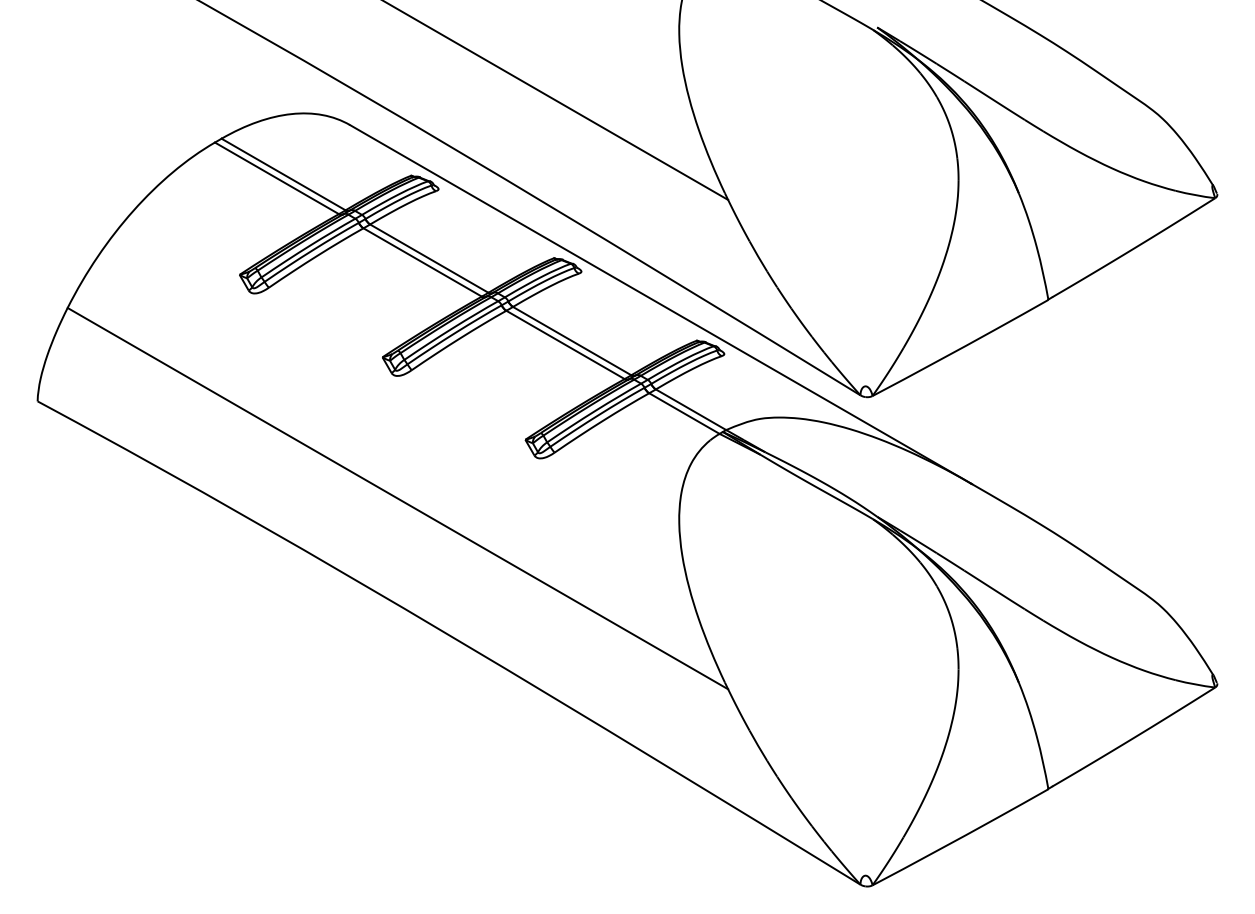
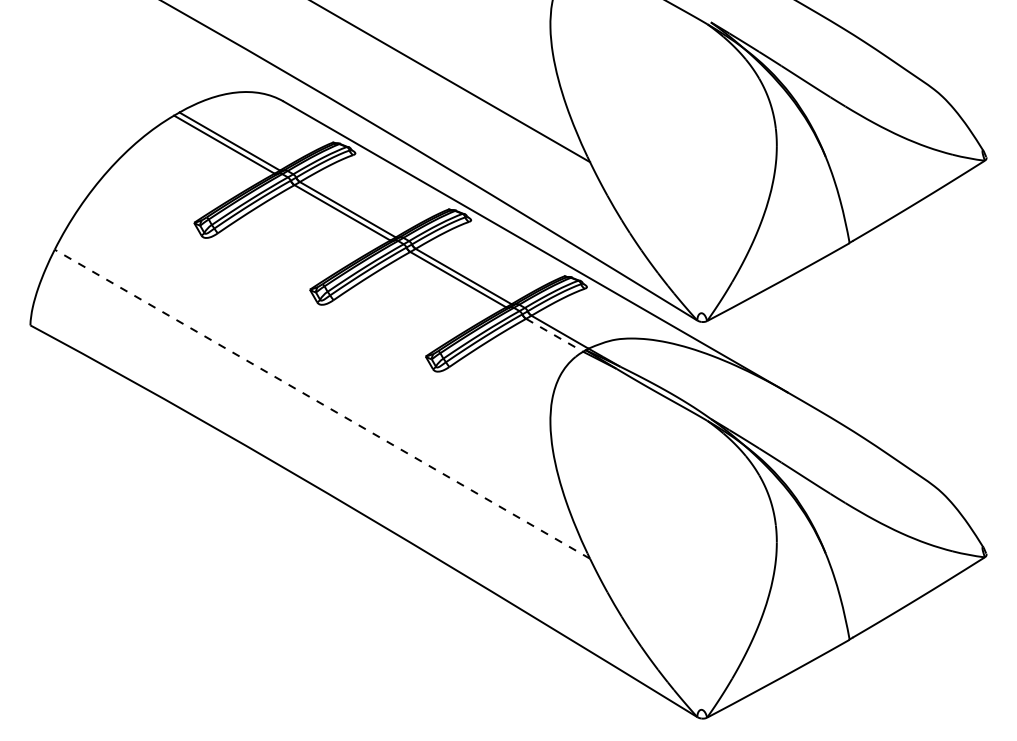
line: (684, 413) -> (554, 335), solid -> dashed
line: (397, 498) -> (322, 404), solid -> dashed

